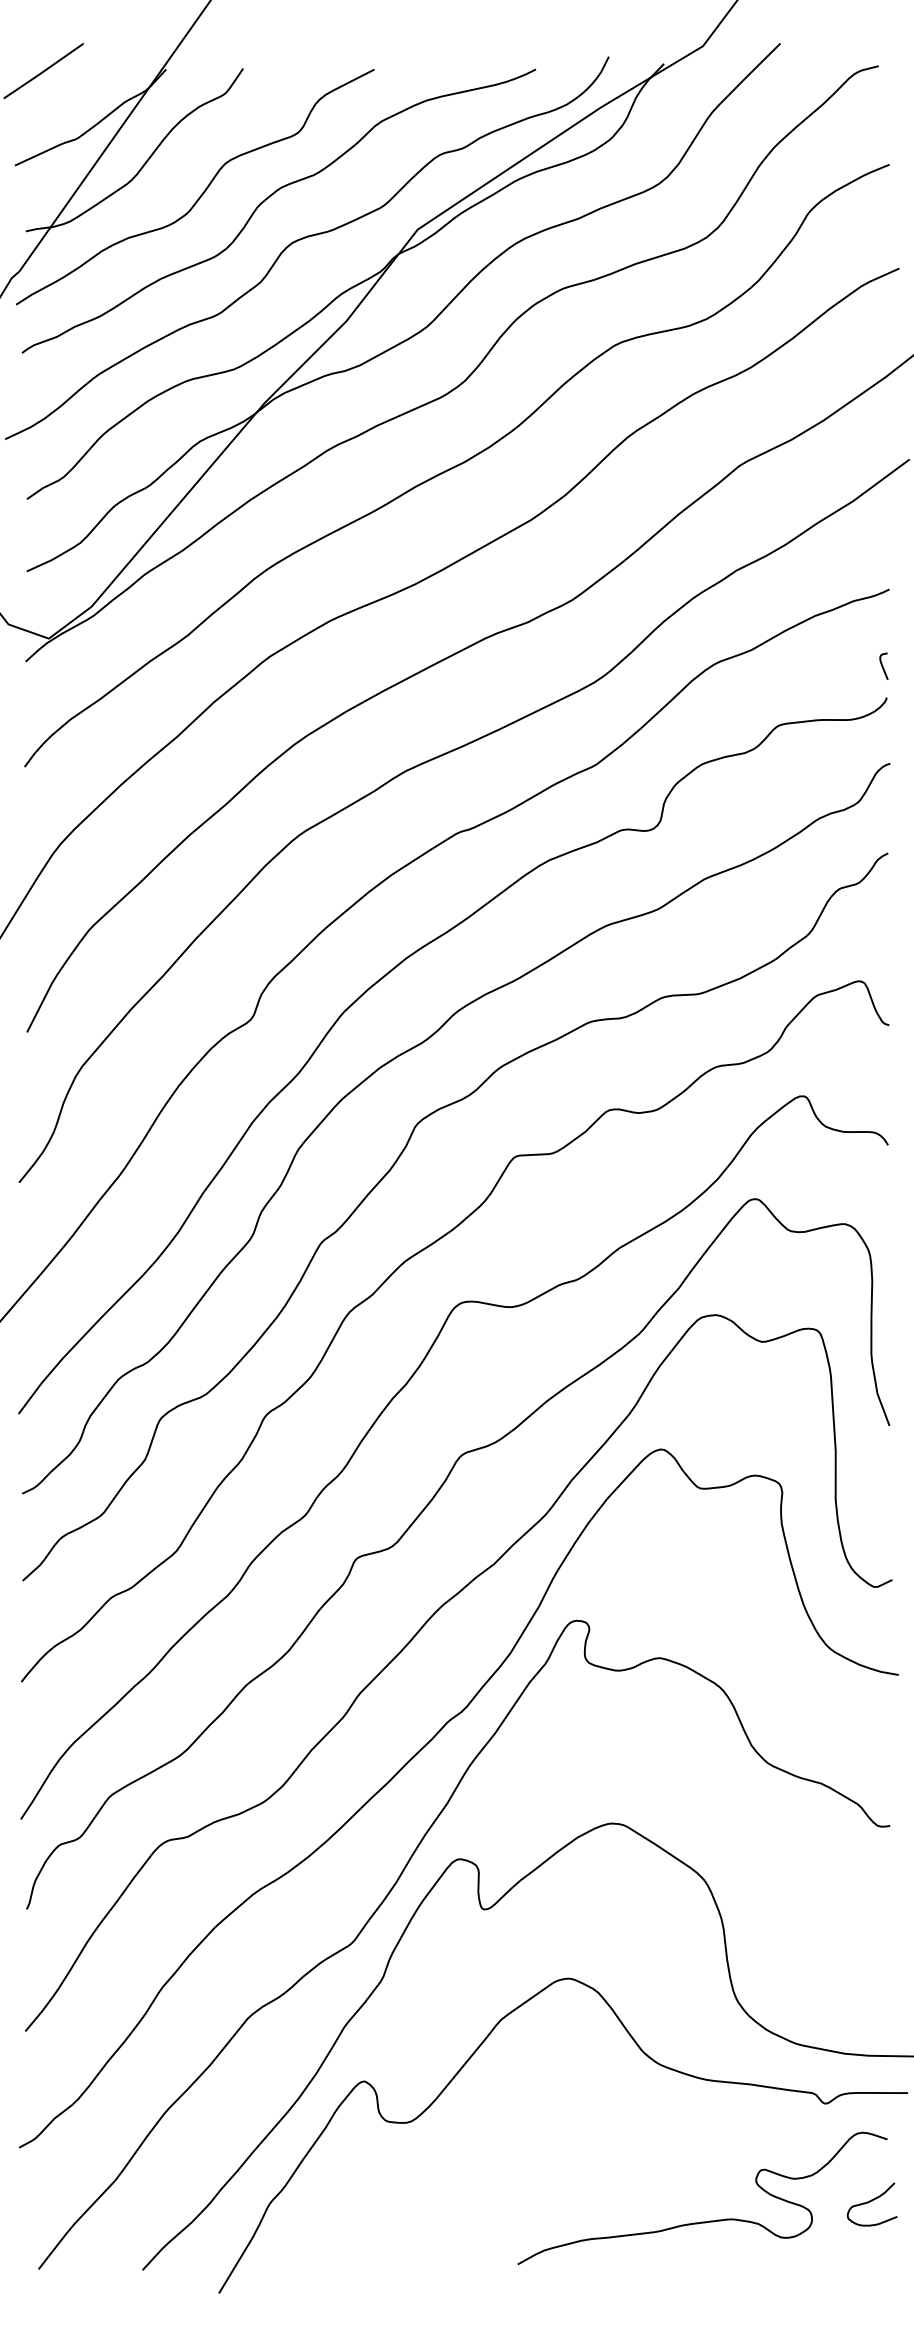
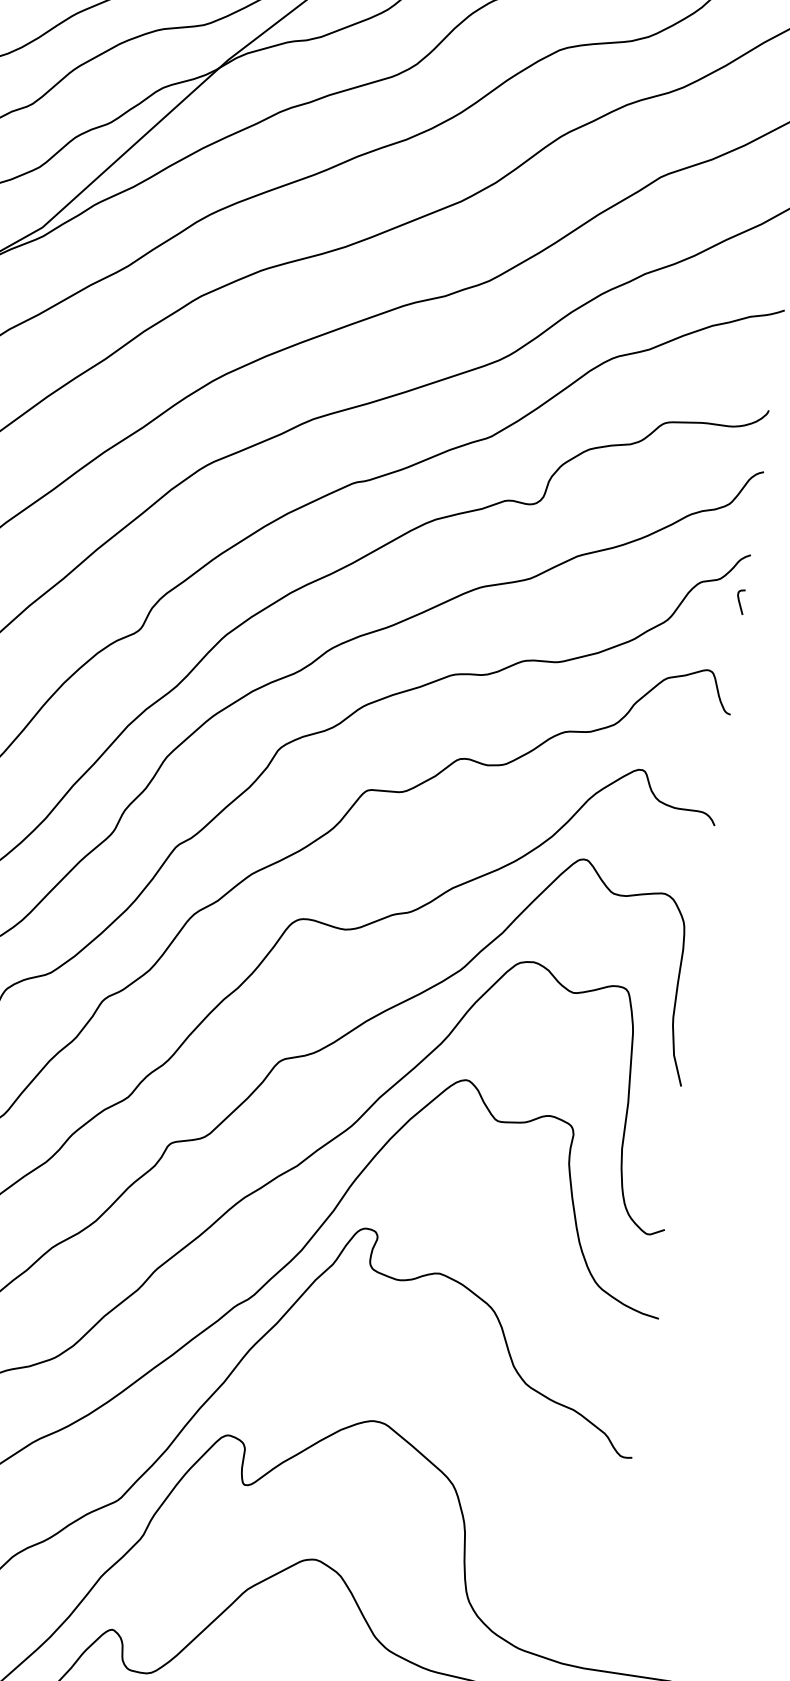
curve: (882, 665) -> (739, 600), moved

